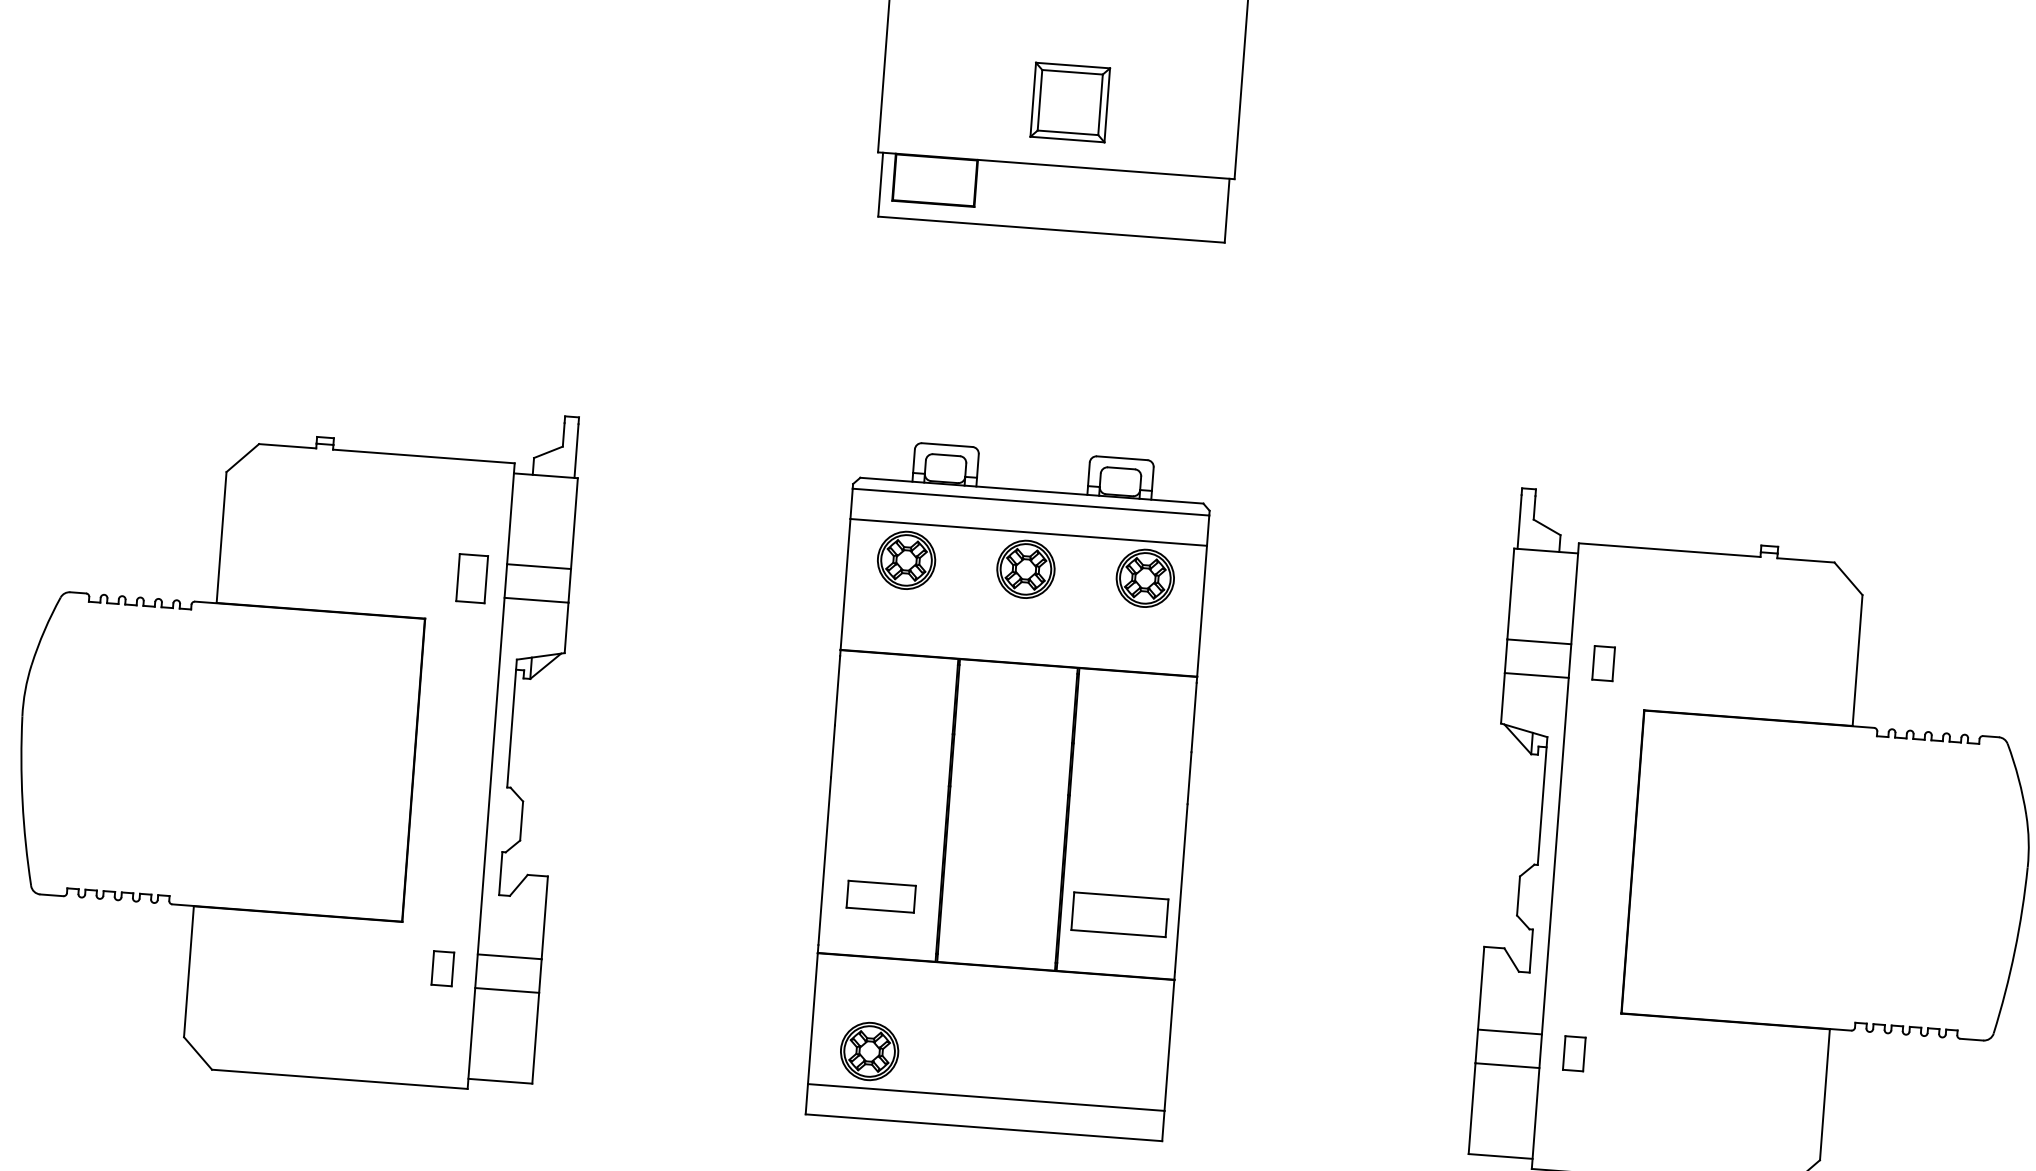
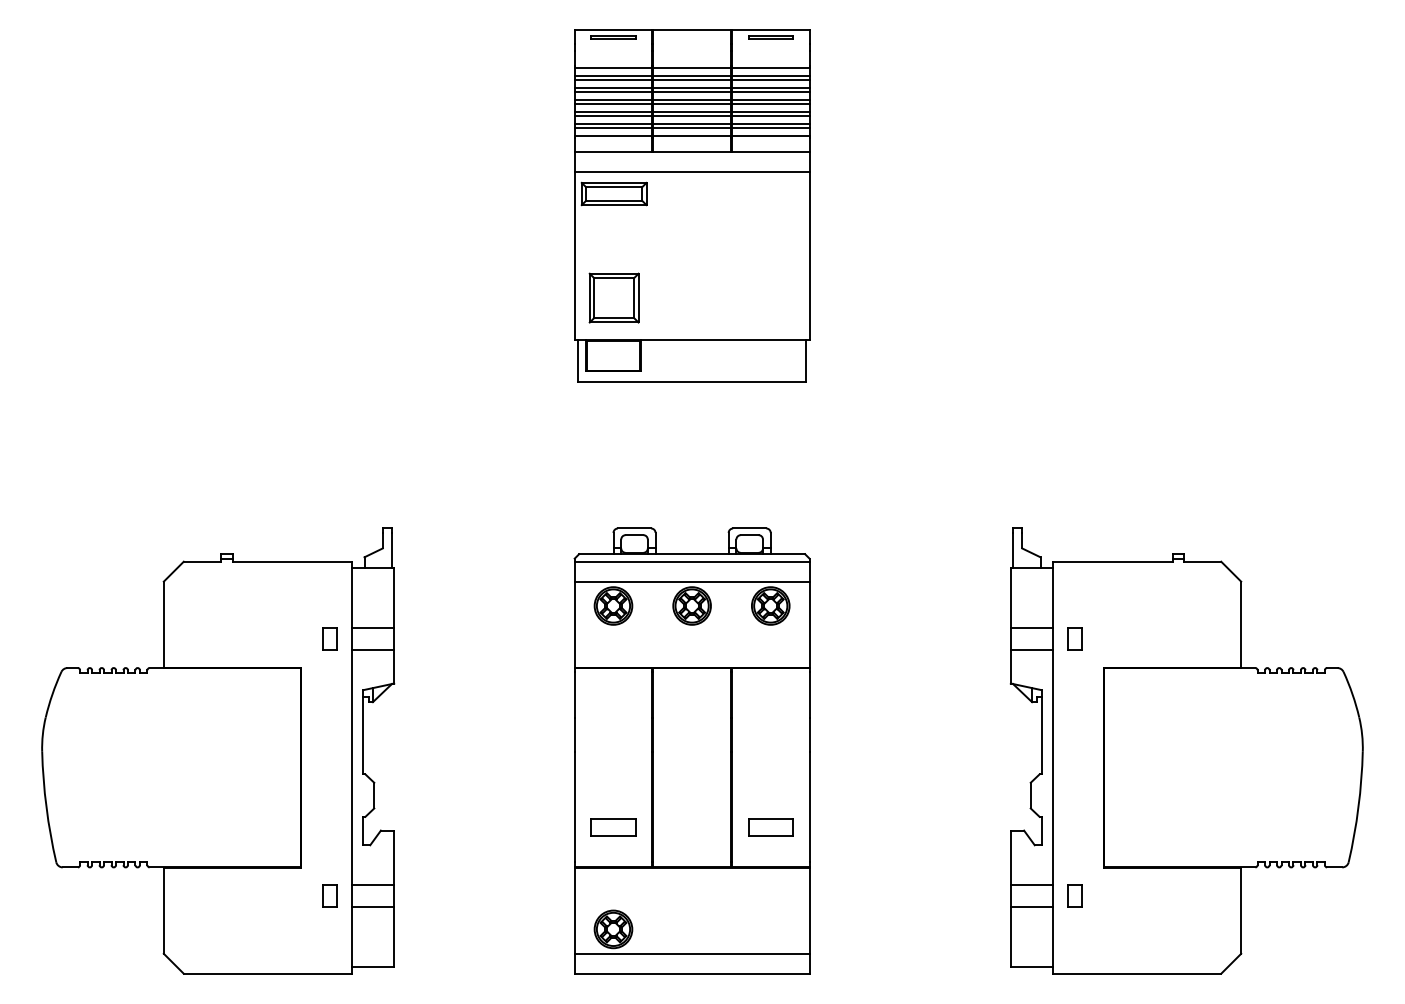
part: (1069, 101) -> (613, 297), moved
part: (471, 577) -> (329, 638), size x0.71
part: (1119, 914) -> (770, 827), size x0.71

